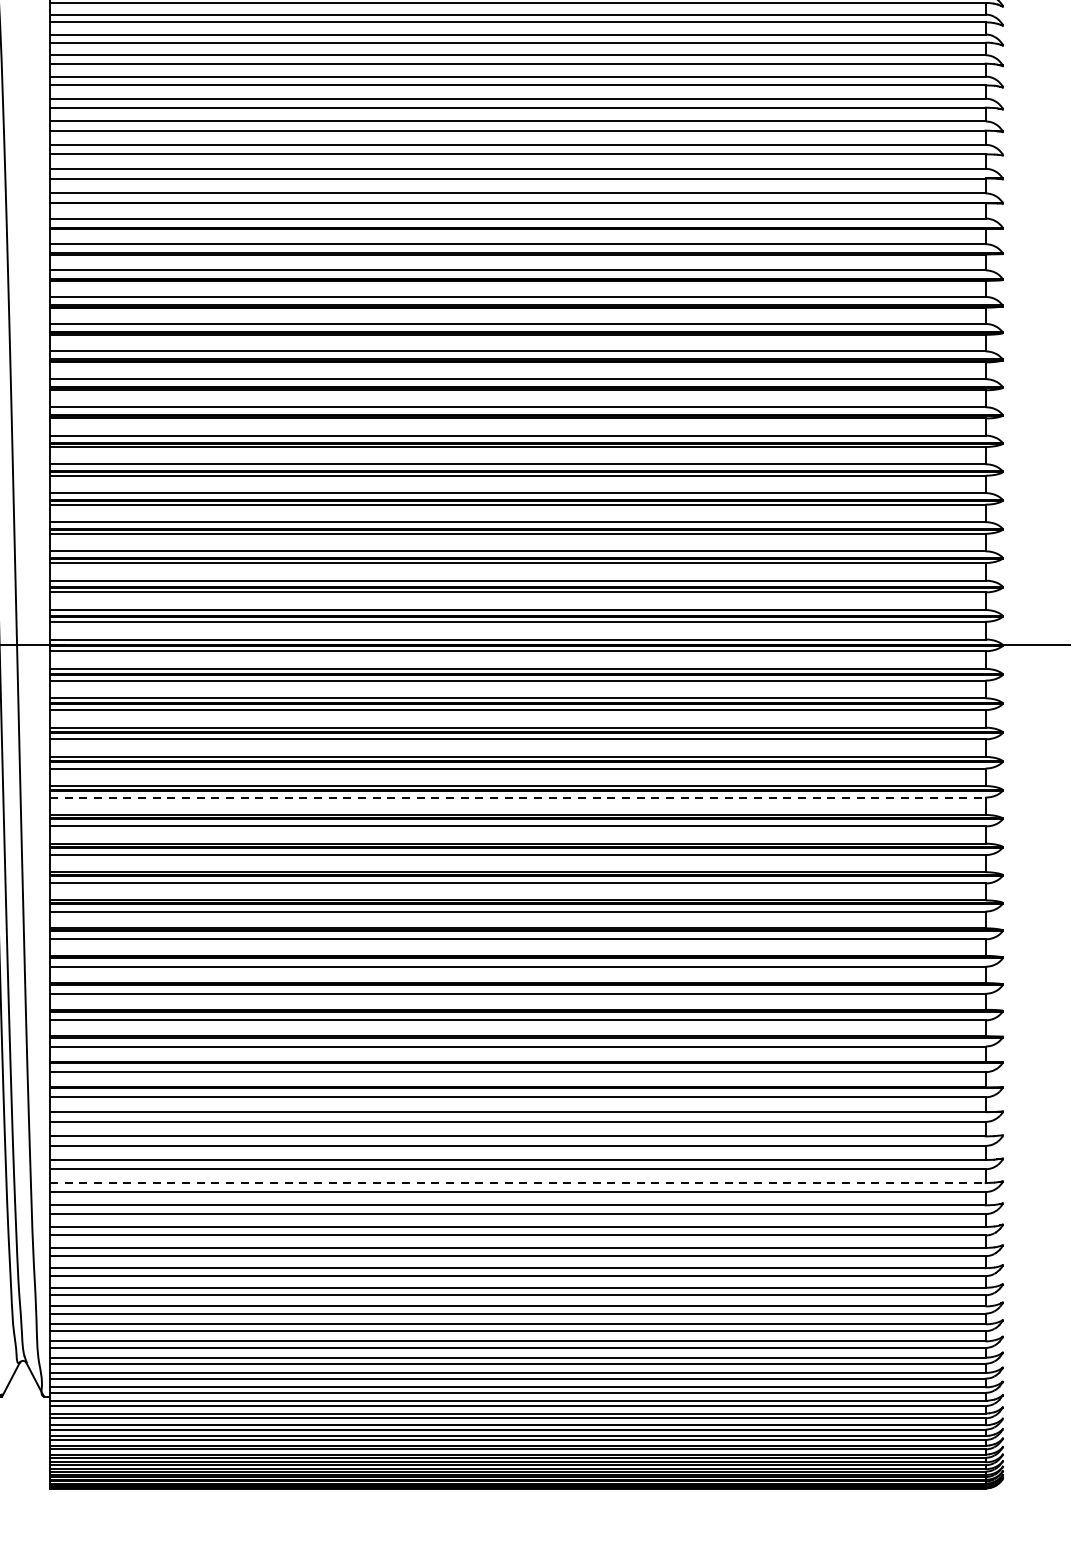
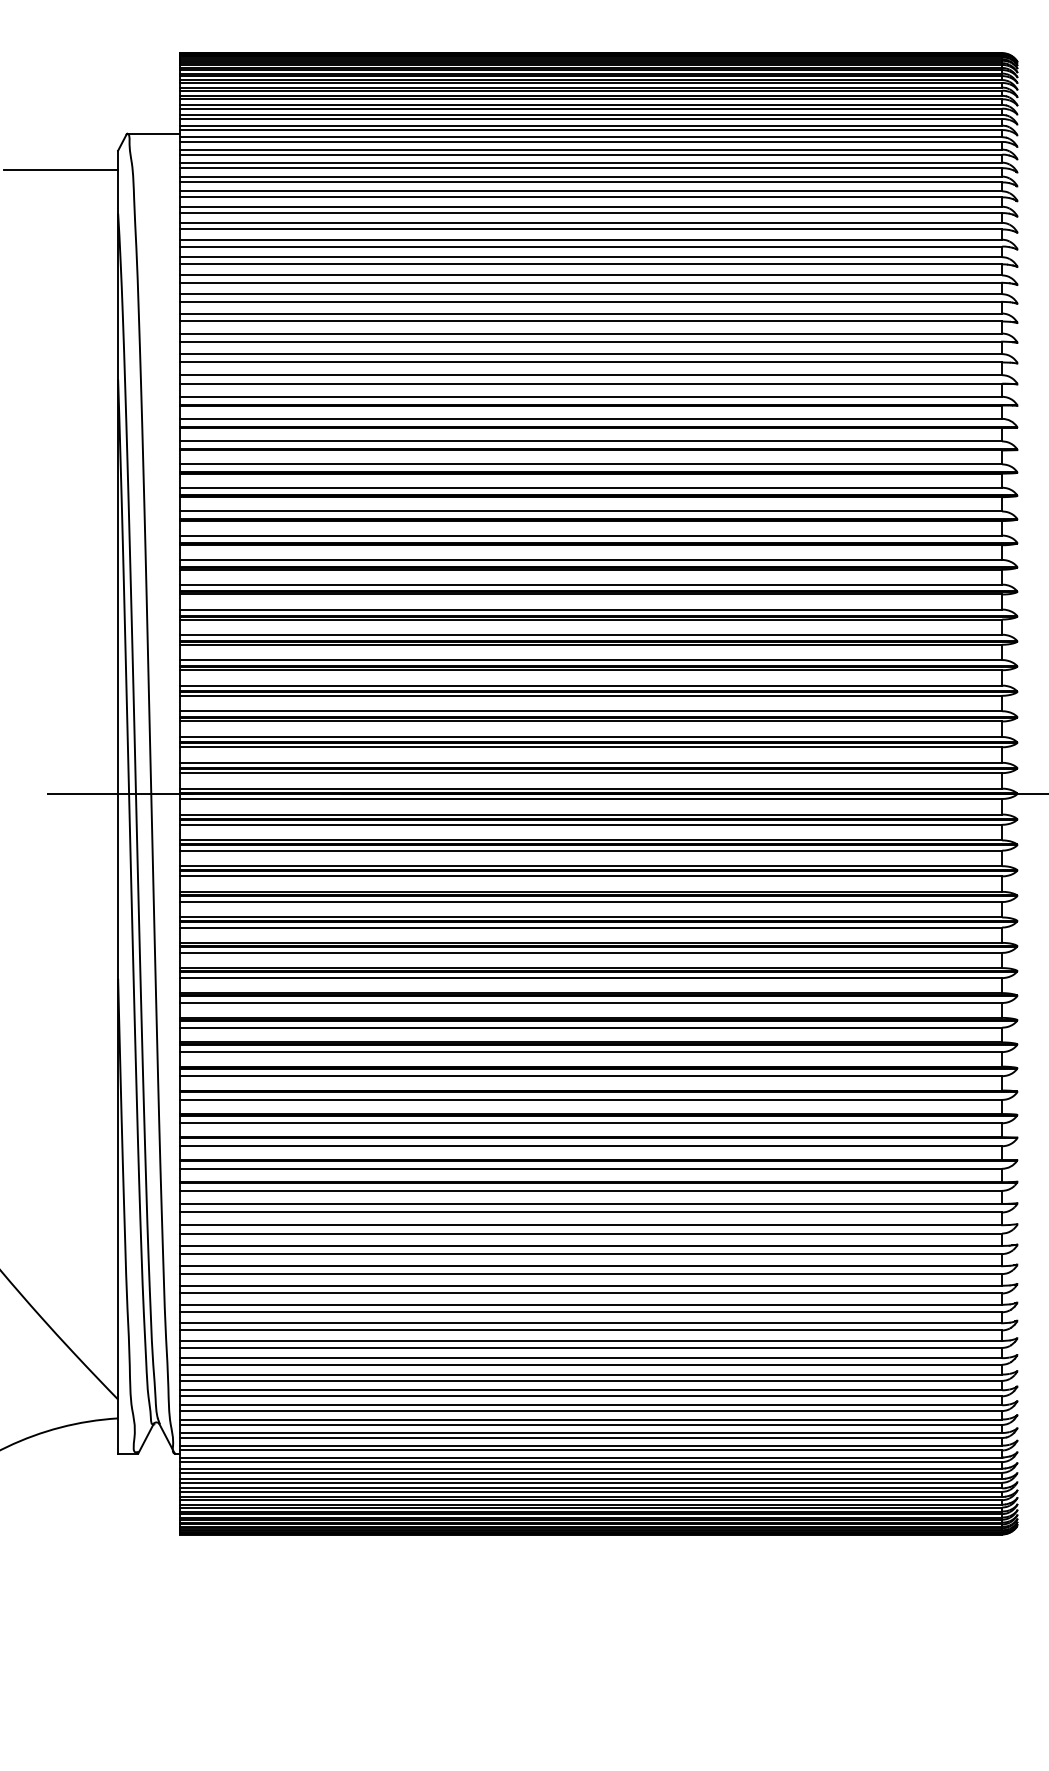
line: (518, 797) -> (591, 927), dashed -> solid
line: (518, 1183) -> (591, 1266), dashed -> solid

